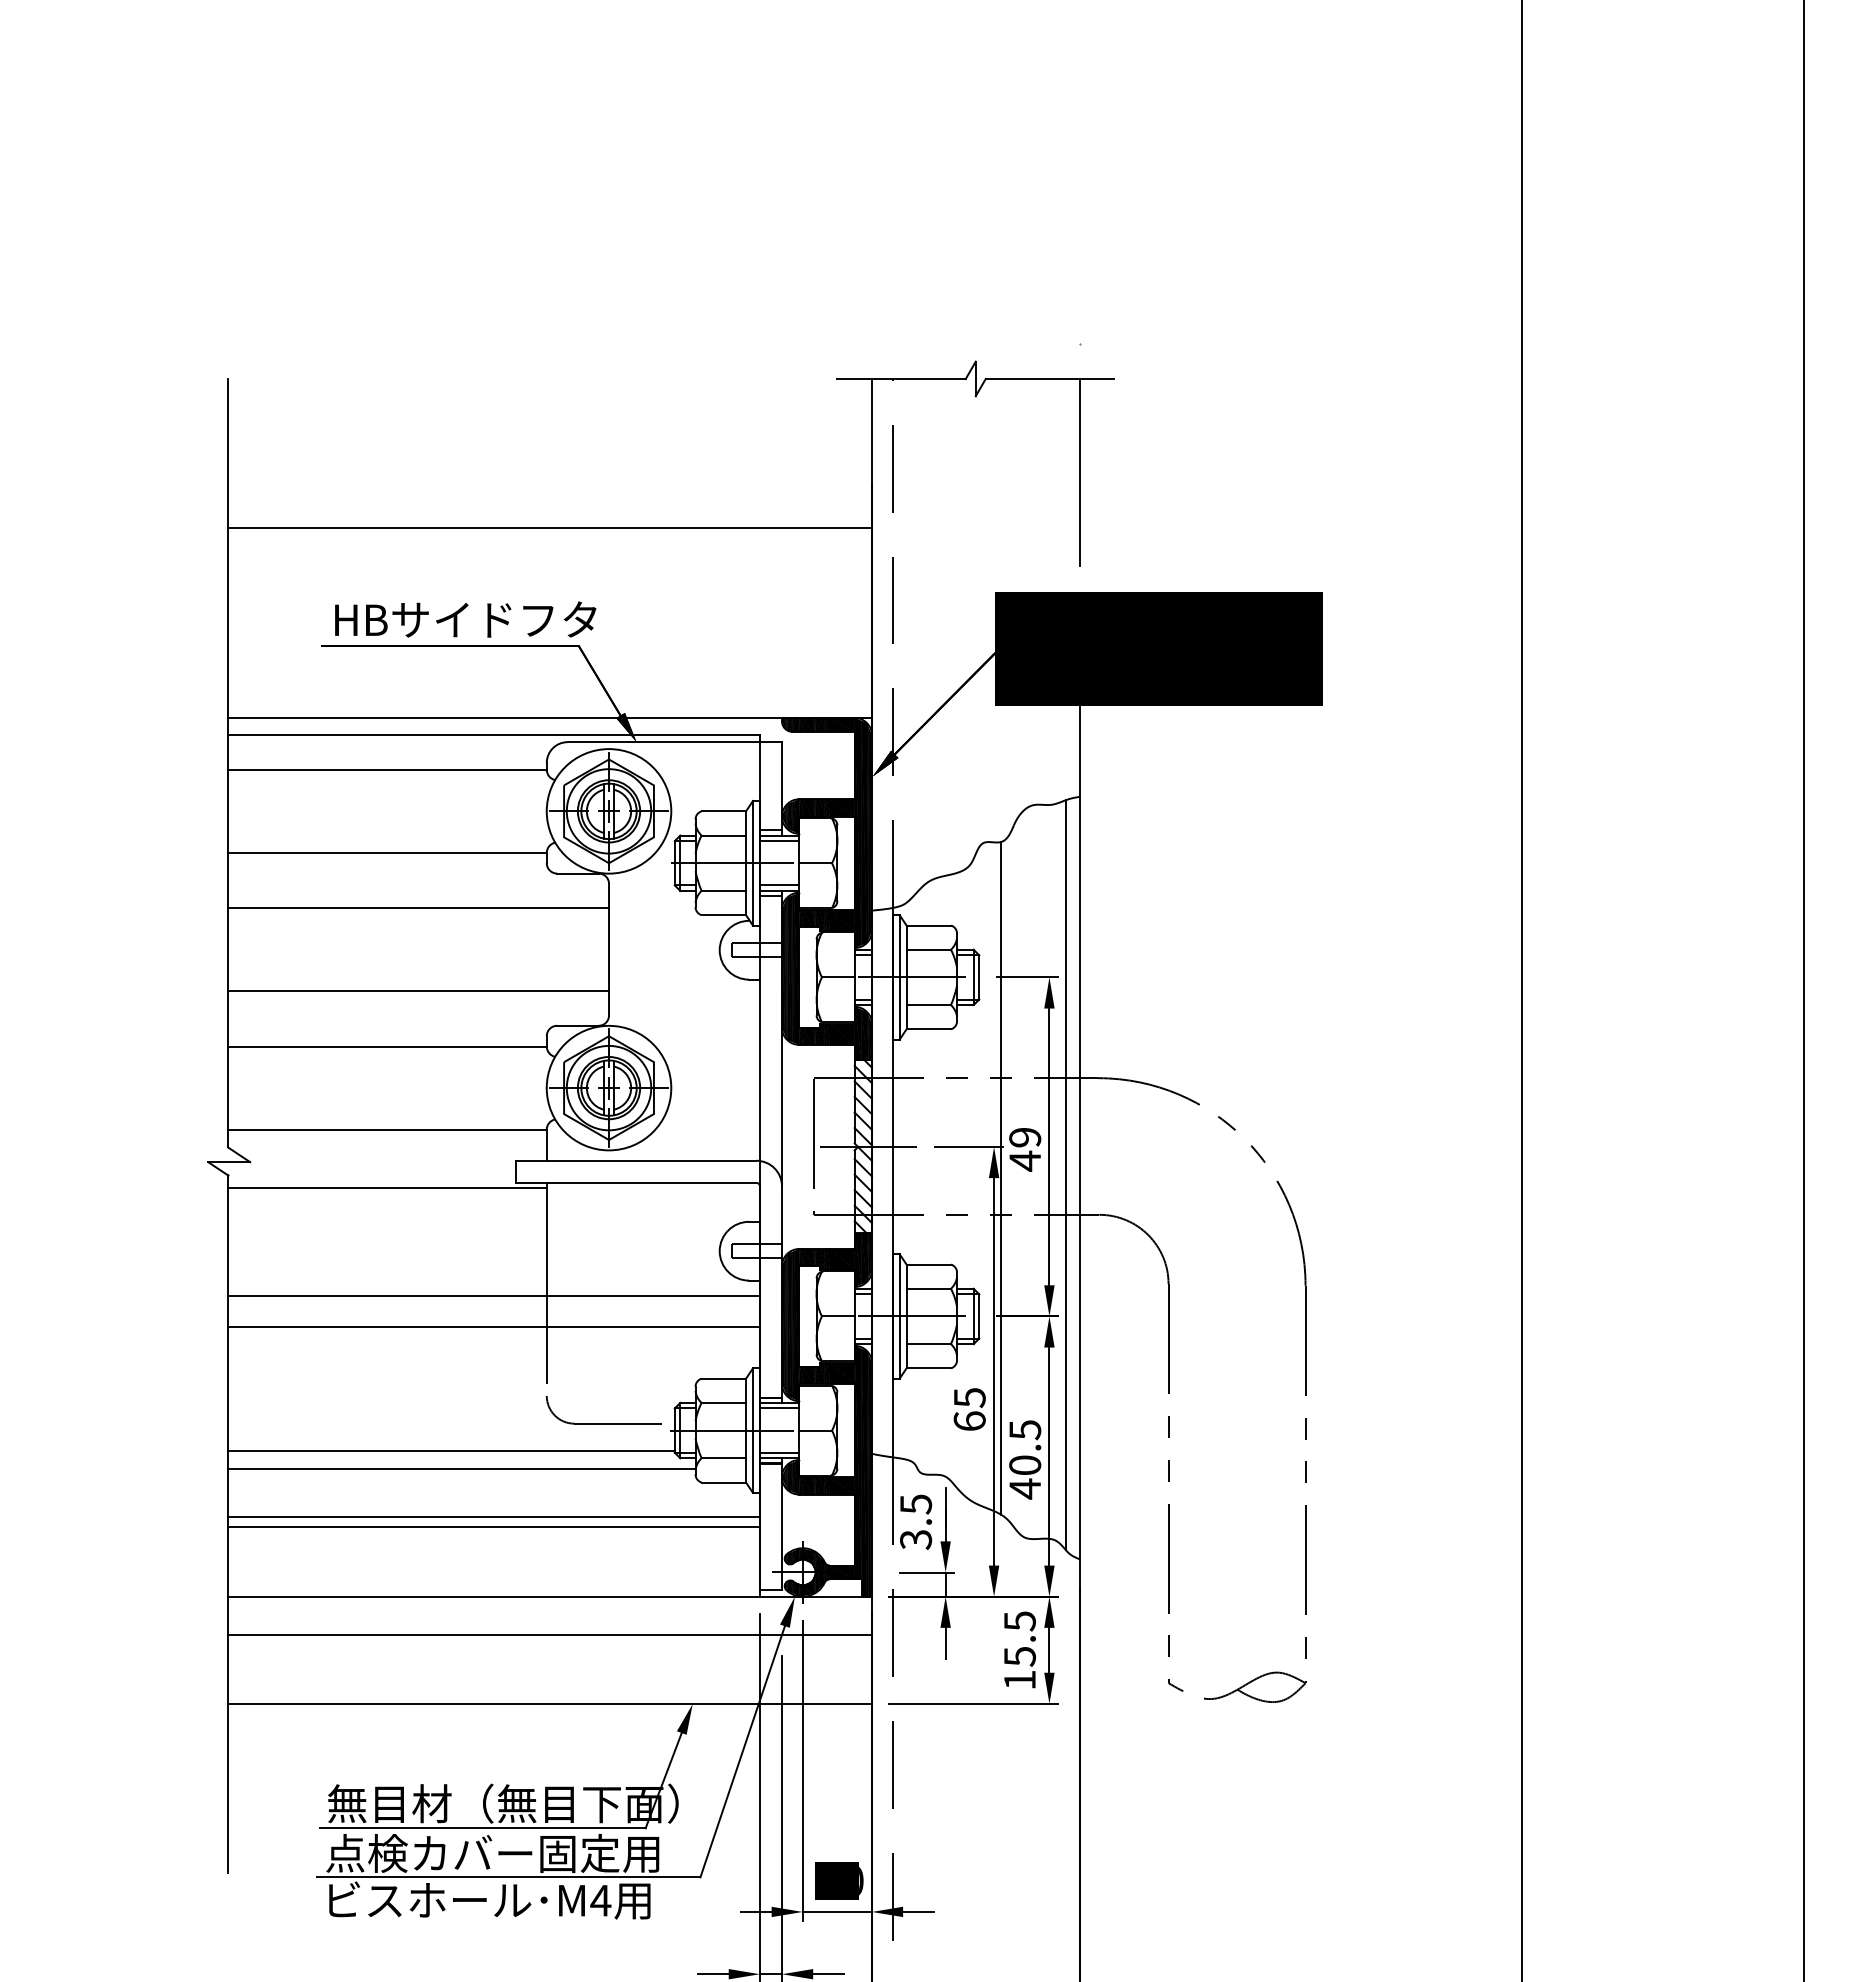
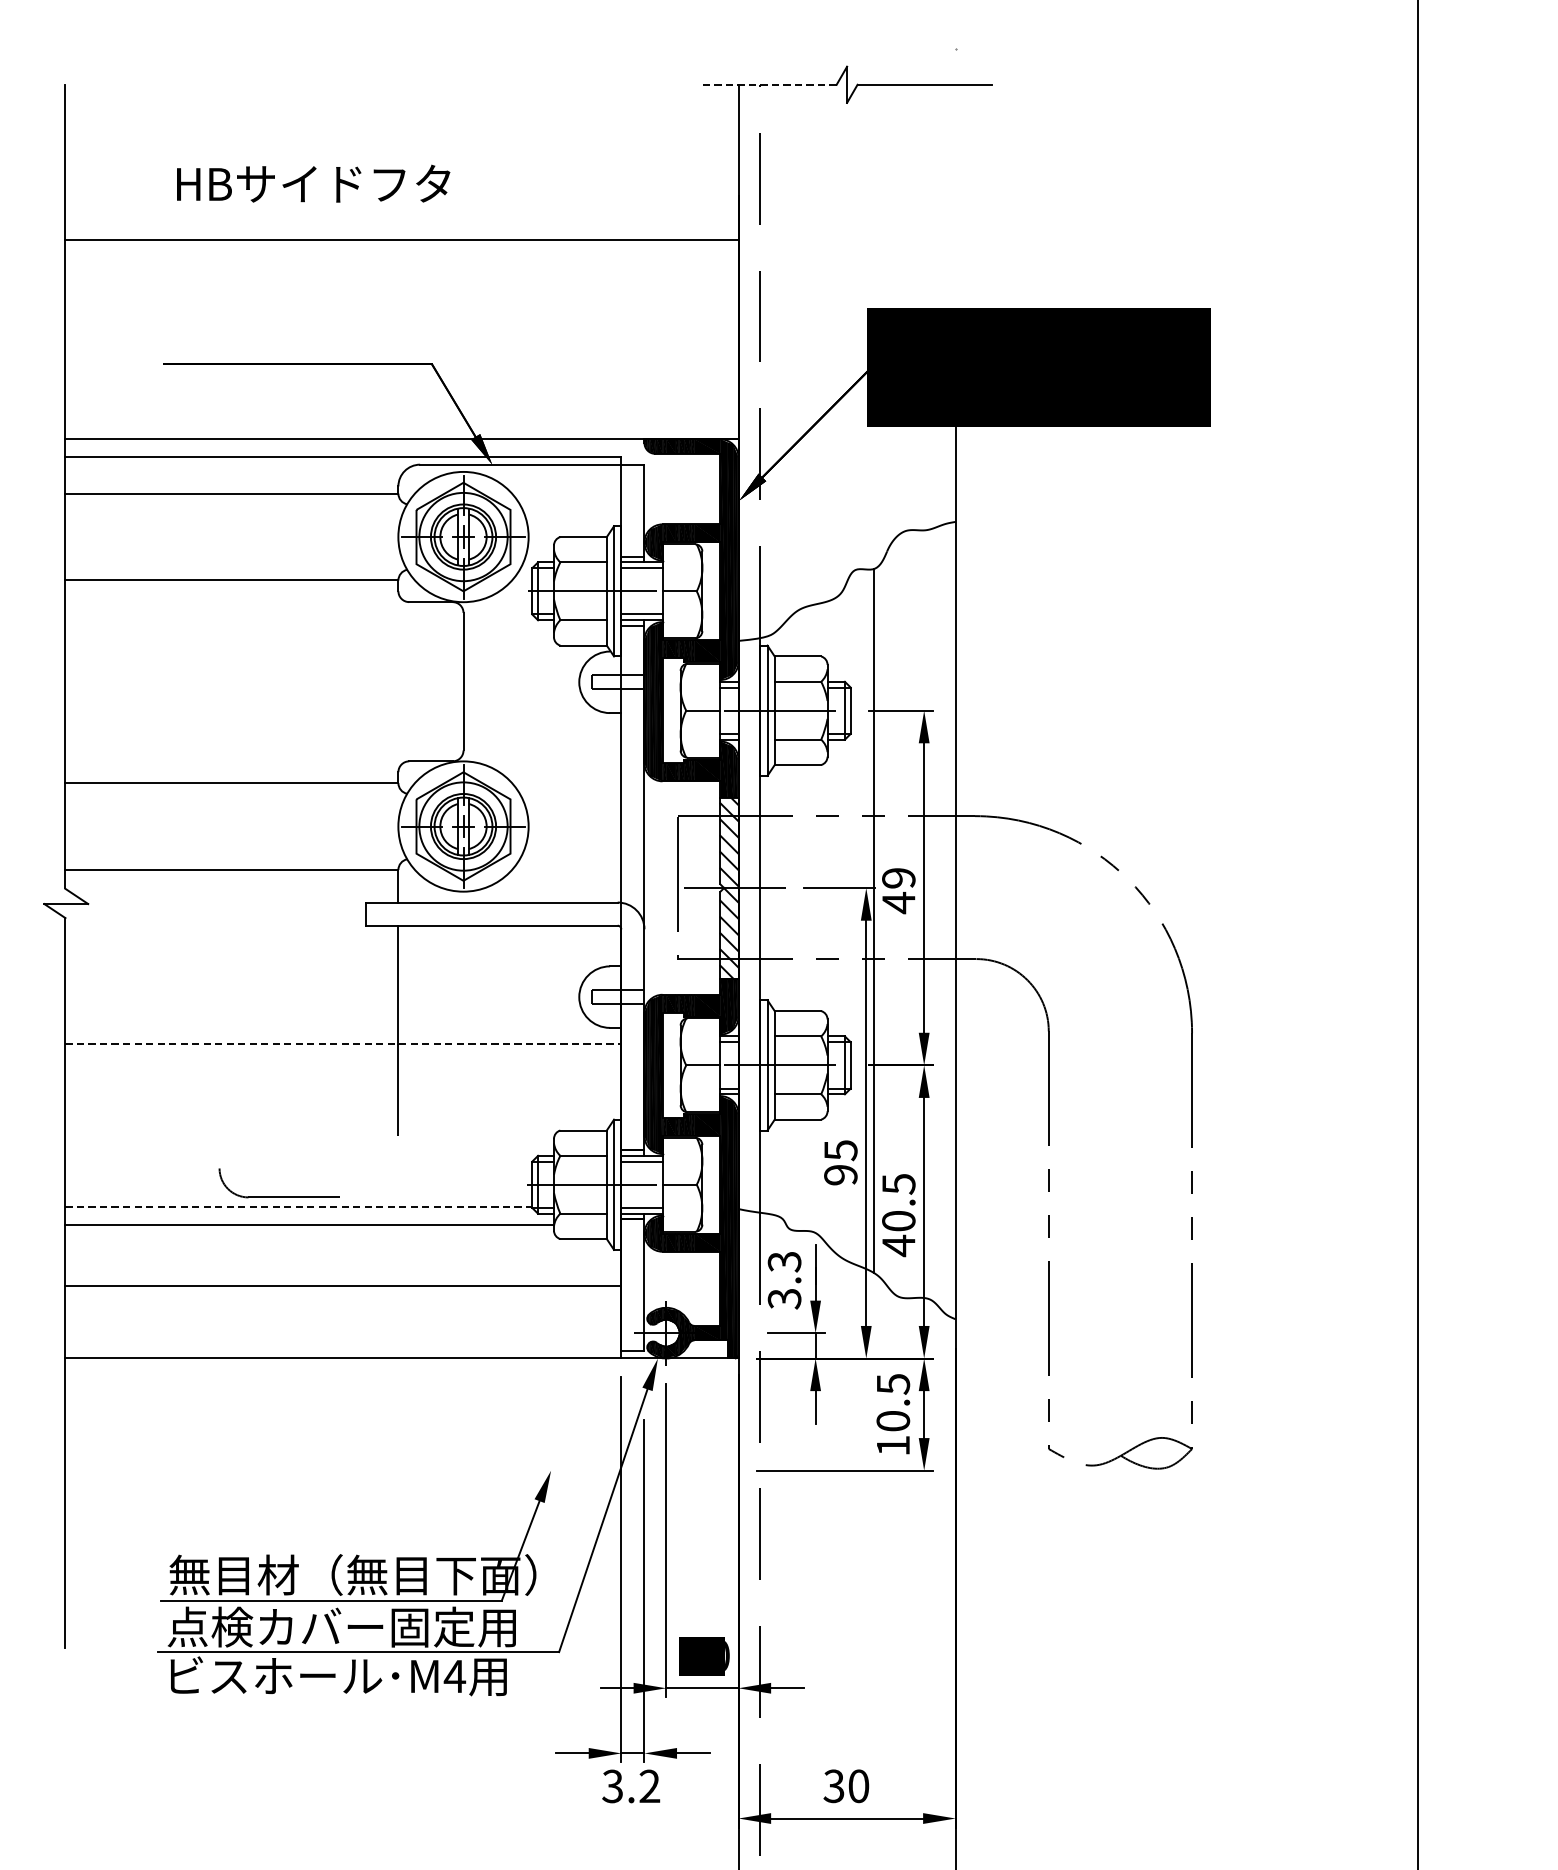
line: (901, 378) -> (769, 84), solid -> dashed
line: (1079, 471) -> (955, 181), removed
text: (465, 619) -> (313, 183), moved
line: (418, 908) -> (264, 638), removed
line: (418, 991) -> (264, 725), removed
line: (1065, 1174) -> (940, 916), removed
line: (387, 1188) -> (231, 931), removed
line: (494, 1295) -> (343, 1043), solid -> dashed
line: (493, 1326) -> (342, 1075), removed
text: (969, 1421) -> (840, 1175), 65 -> 95
part: (603, 1423) -> (278, 1197), moved
line: (452, 1451) -> (299, 1206), solid -> dashed
text: (915, 1504) -> (784, 1262), 3.5 -> 3.3
line: (493, 1517) -> (342, 1275), removed
line: (549, 1634) -> (401, 1398), removed
text: (1019, 1656) -> (892, 1421), 15.5 -> 10.5
line: (549, 1703) -> (401, 1470), removed

